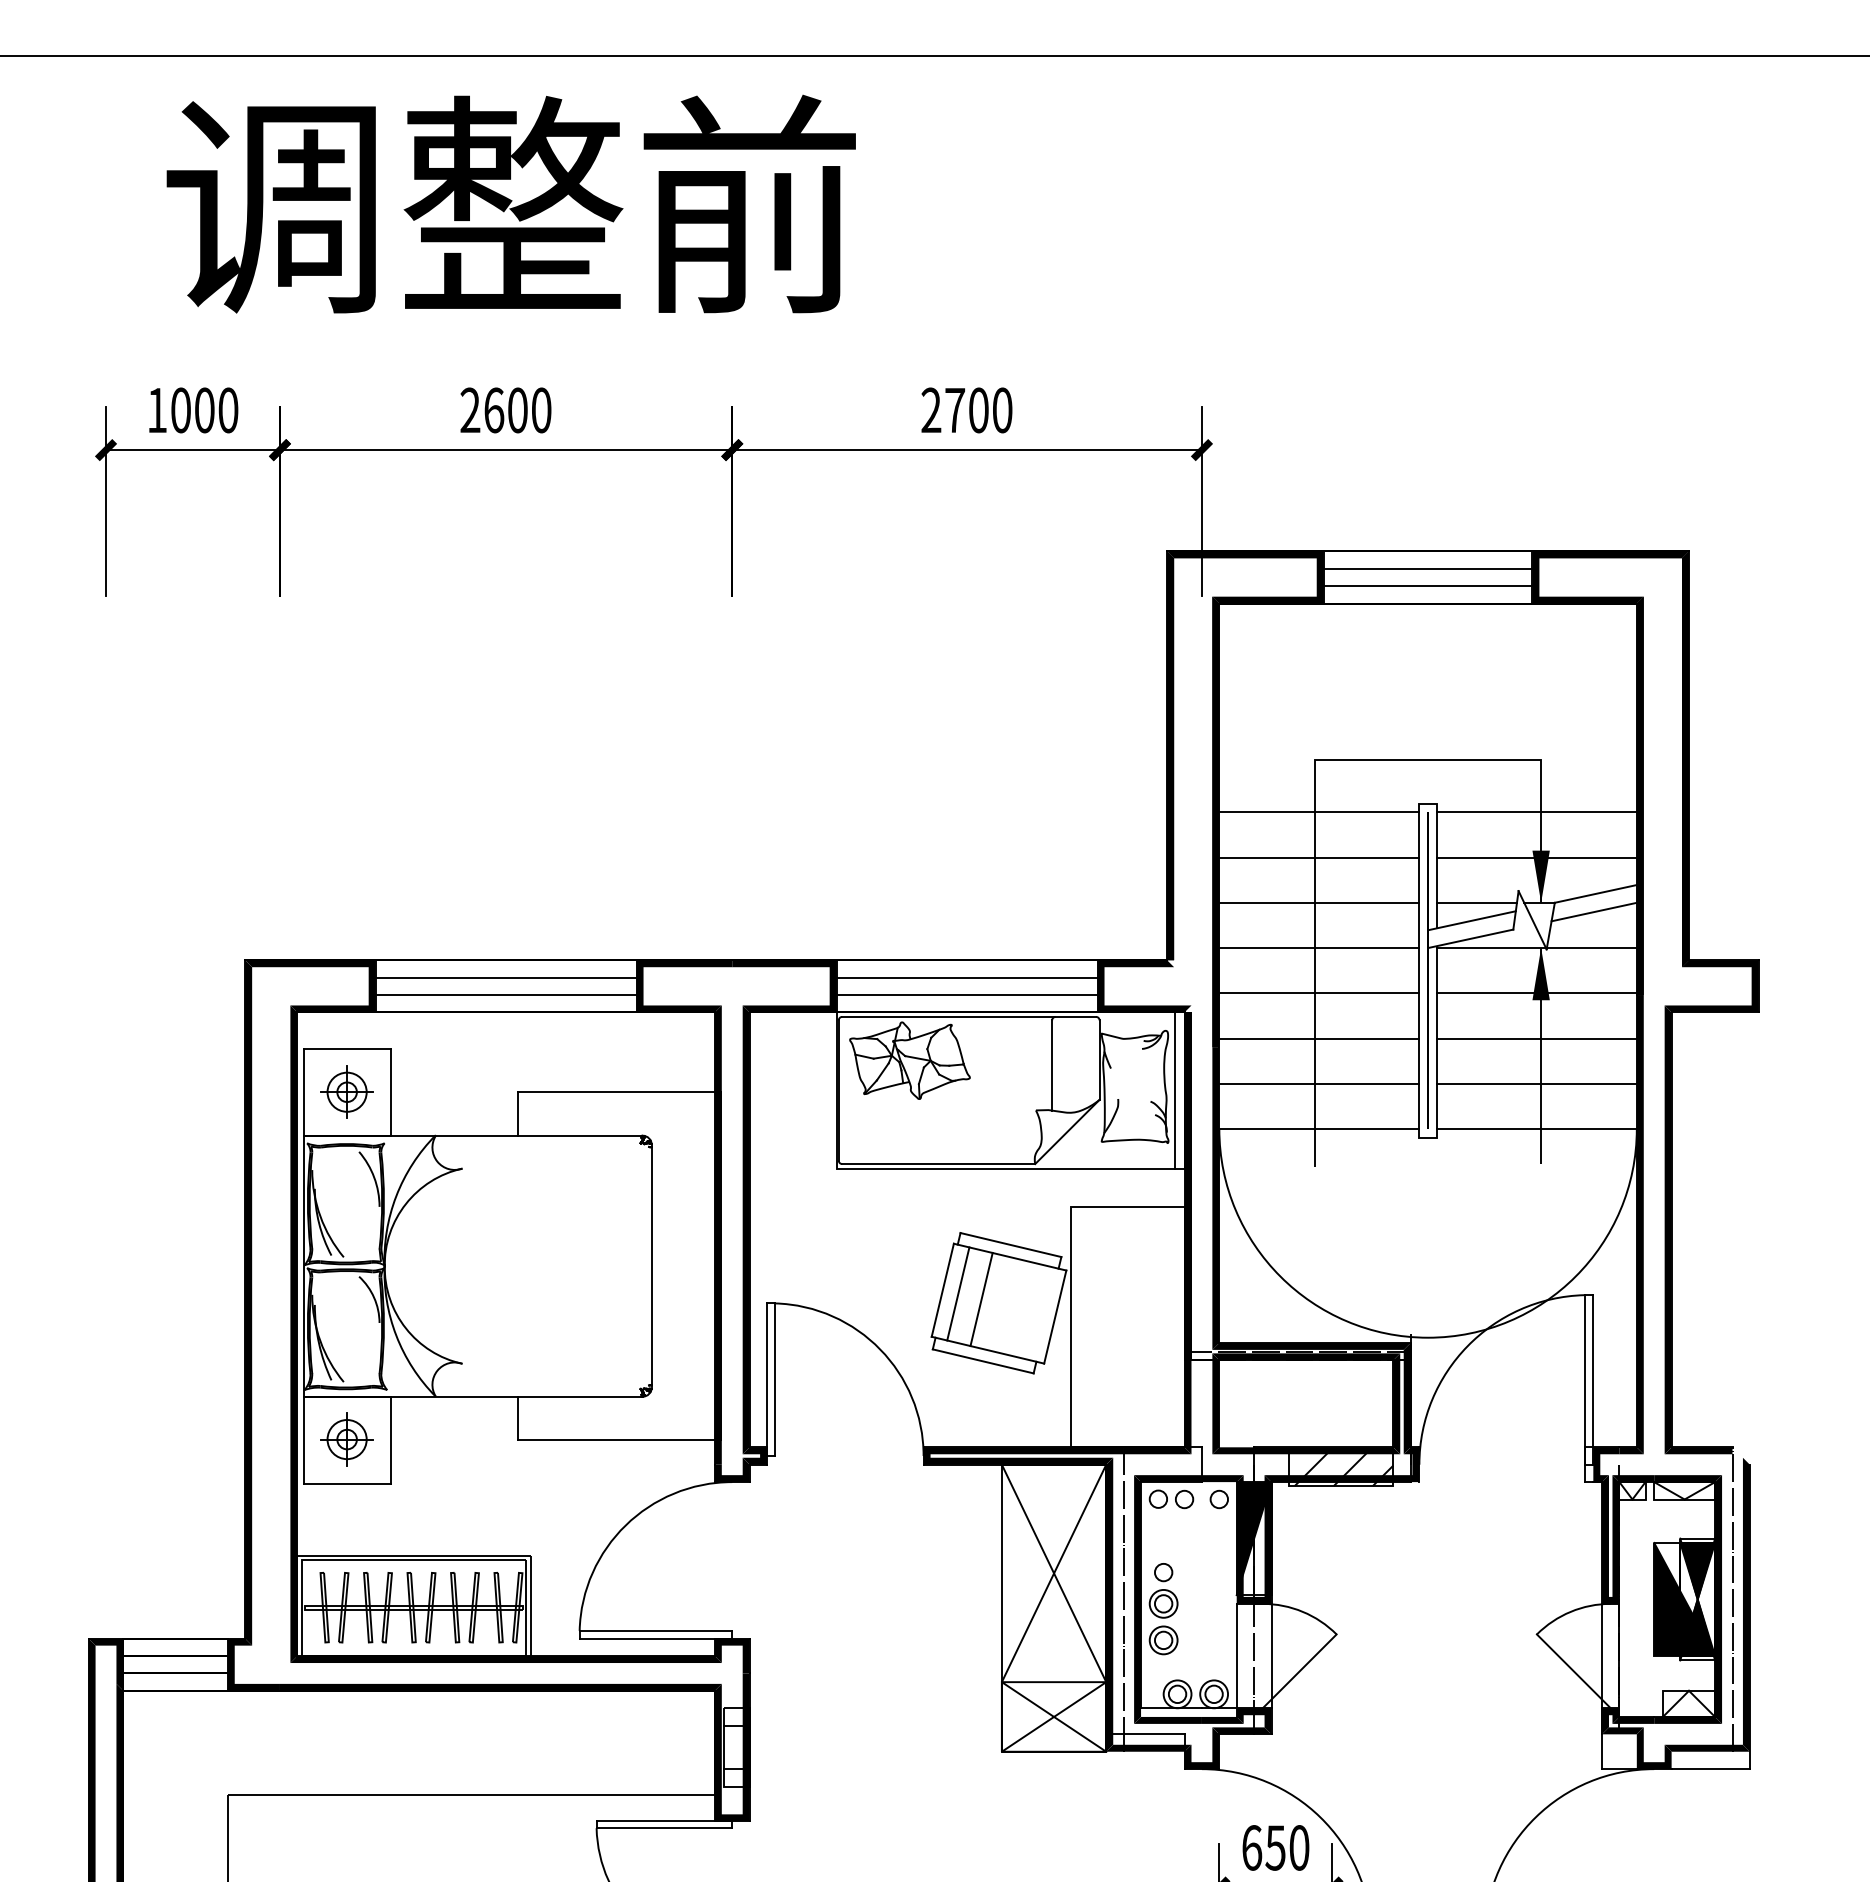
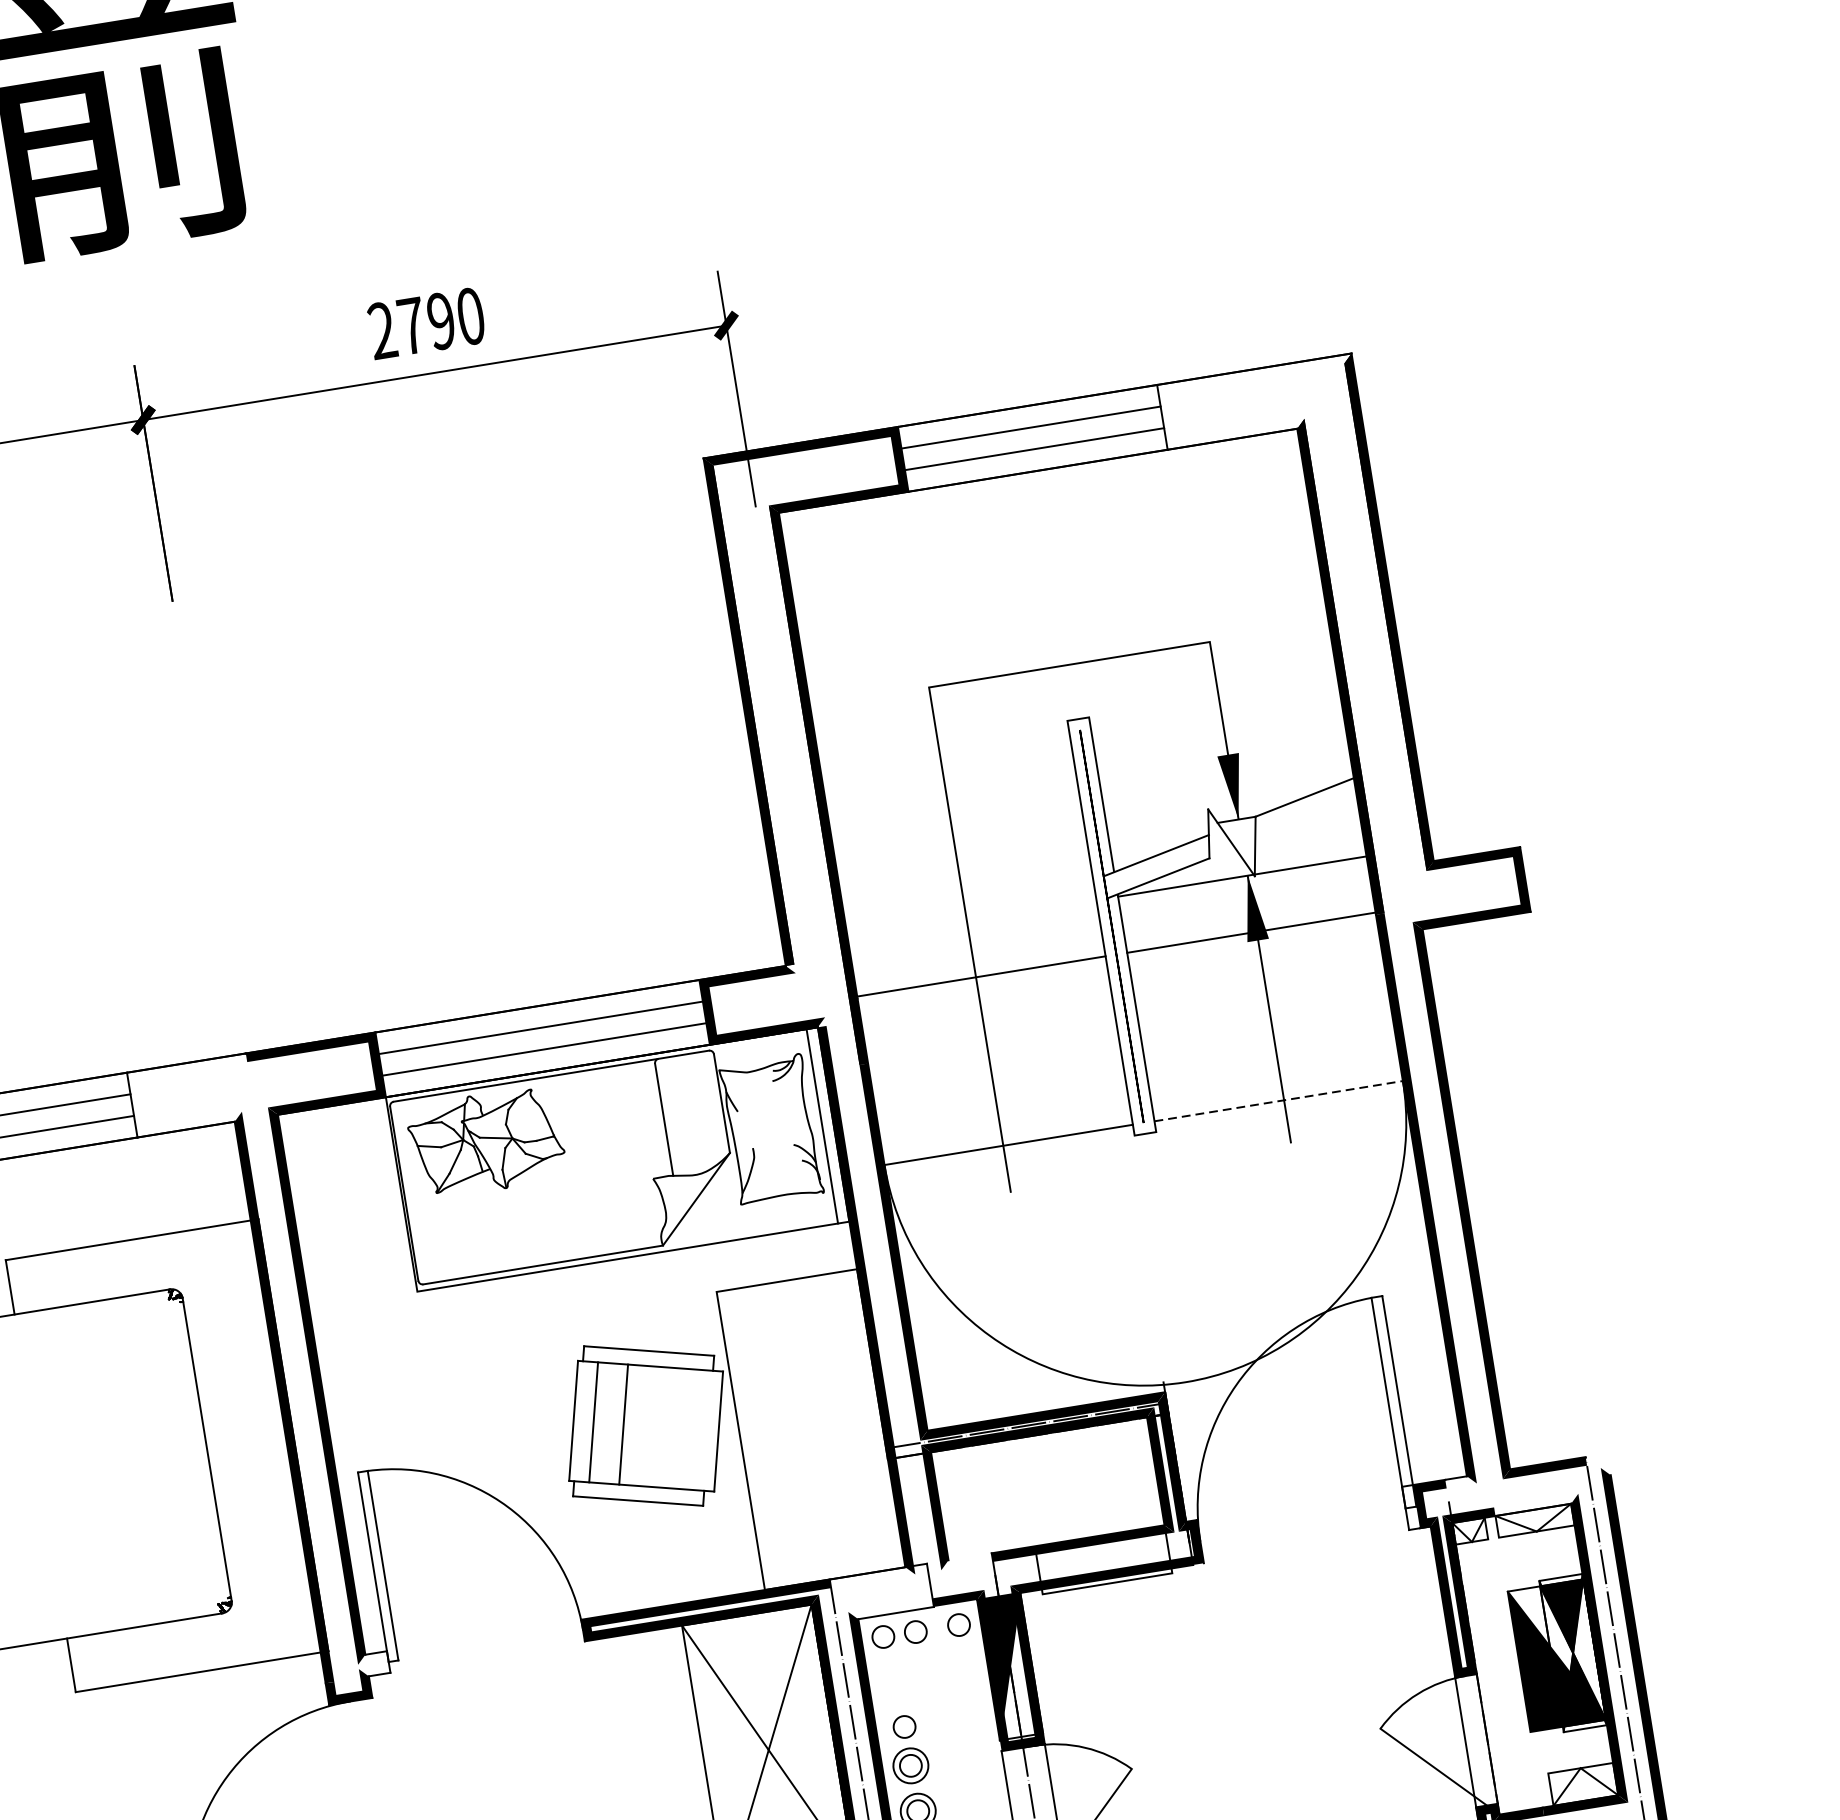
text: (978, 410) -> (441, 321), 2700 -> 2790
fill: (1610, 577) -> (1259, 401), removed
line: (1319, 812) -> (945, 751), removed
line: (1536, 812) -> (1214, 708), removed
line: (1319, 857) -> (954, 807), removed
line: (1536, 857) -> (1223, 764), removed
line: (1319, 902) -> (963, 863), removed
line: (1476, 902) -> (1158, 832), removed
line: (1593, 911) -> (1305, 819), removed
line: (1319, 948) -> (972, 920), removed
fill: (684, 986) -> (191, 1095), removed
line: (1319, 1038) -> (990, 1032), removed
line: (1536, 1038) -> (1260, 988), removed
line: (1319, 1083) -> (999, 1088), removed
line: (1536, 1083) -> (1269, 1044), removed
line: (1537, 1128) -> (1279, 1100), solid -> dashed
fill: (1157, 1450) -> (872, 1576), removed
fill: (1233, 1450) -> (966, 1561), removed
fill: (1631, 1450) -> (1460, 1481), removed
fill: (754, 1455) -> (373, 1663), removed
hatch: (1340, 1468) -> (1103, 1562), removed
fill: (1167, 1478) -> (890, 1609), removed
fill: (1688, 1478) -> (1537, 1504), removed

